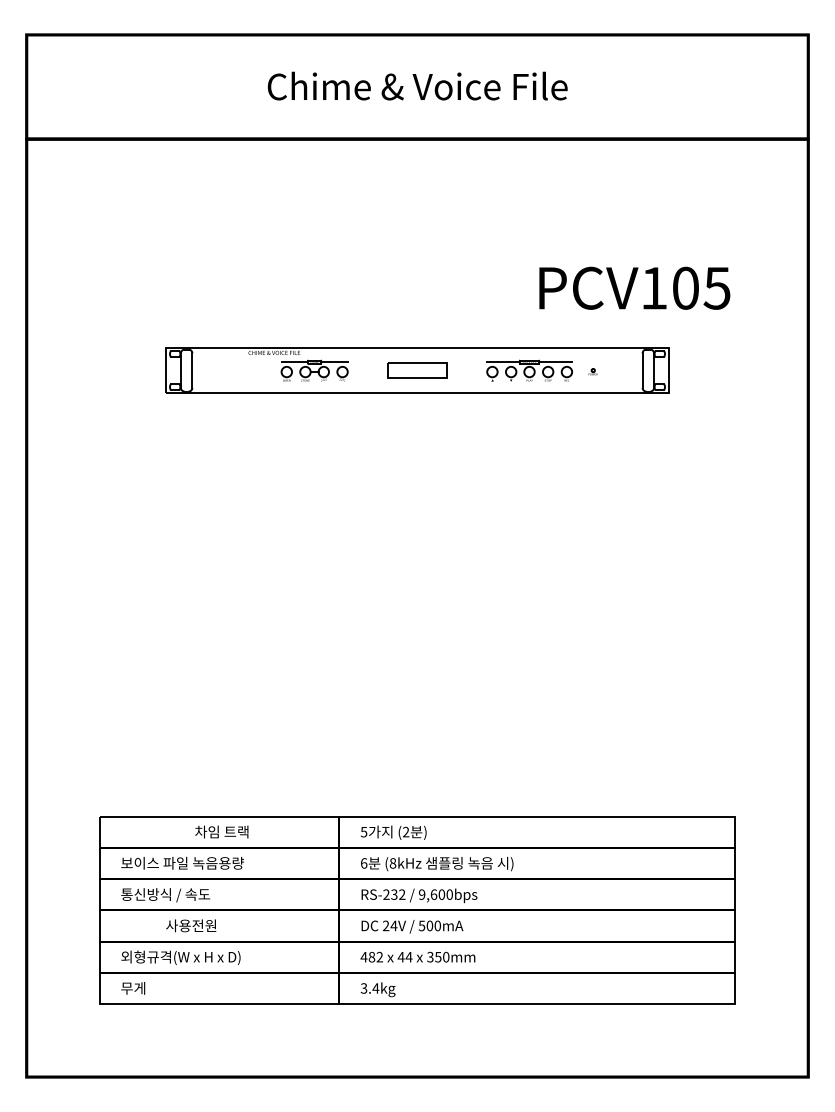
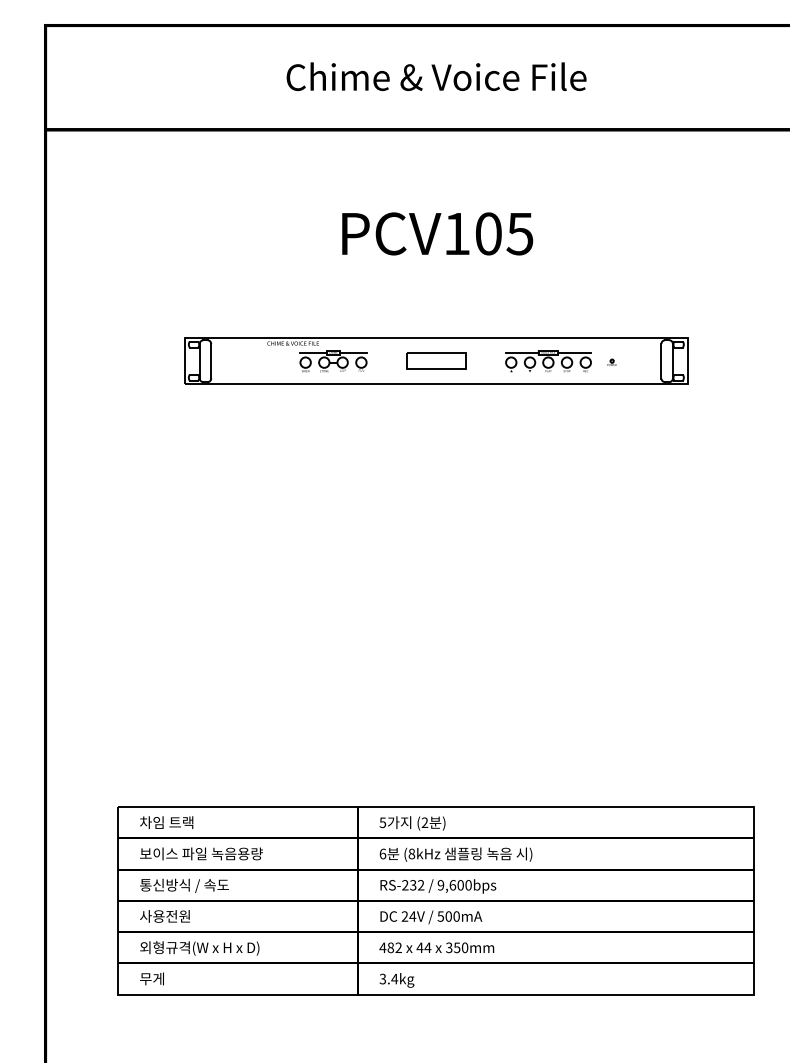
text: (634, 287) -> (437, 233), moved
text: (221, 831) -> (166, 822), moved
text: (191, 925) -> (165, 916), moved

